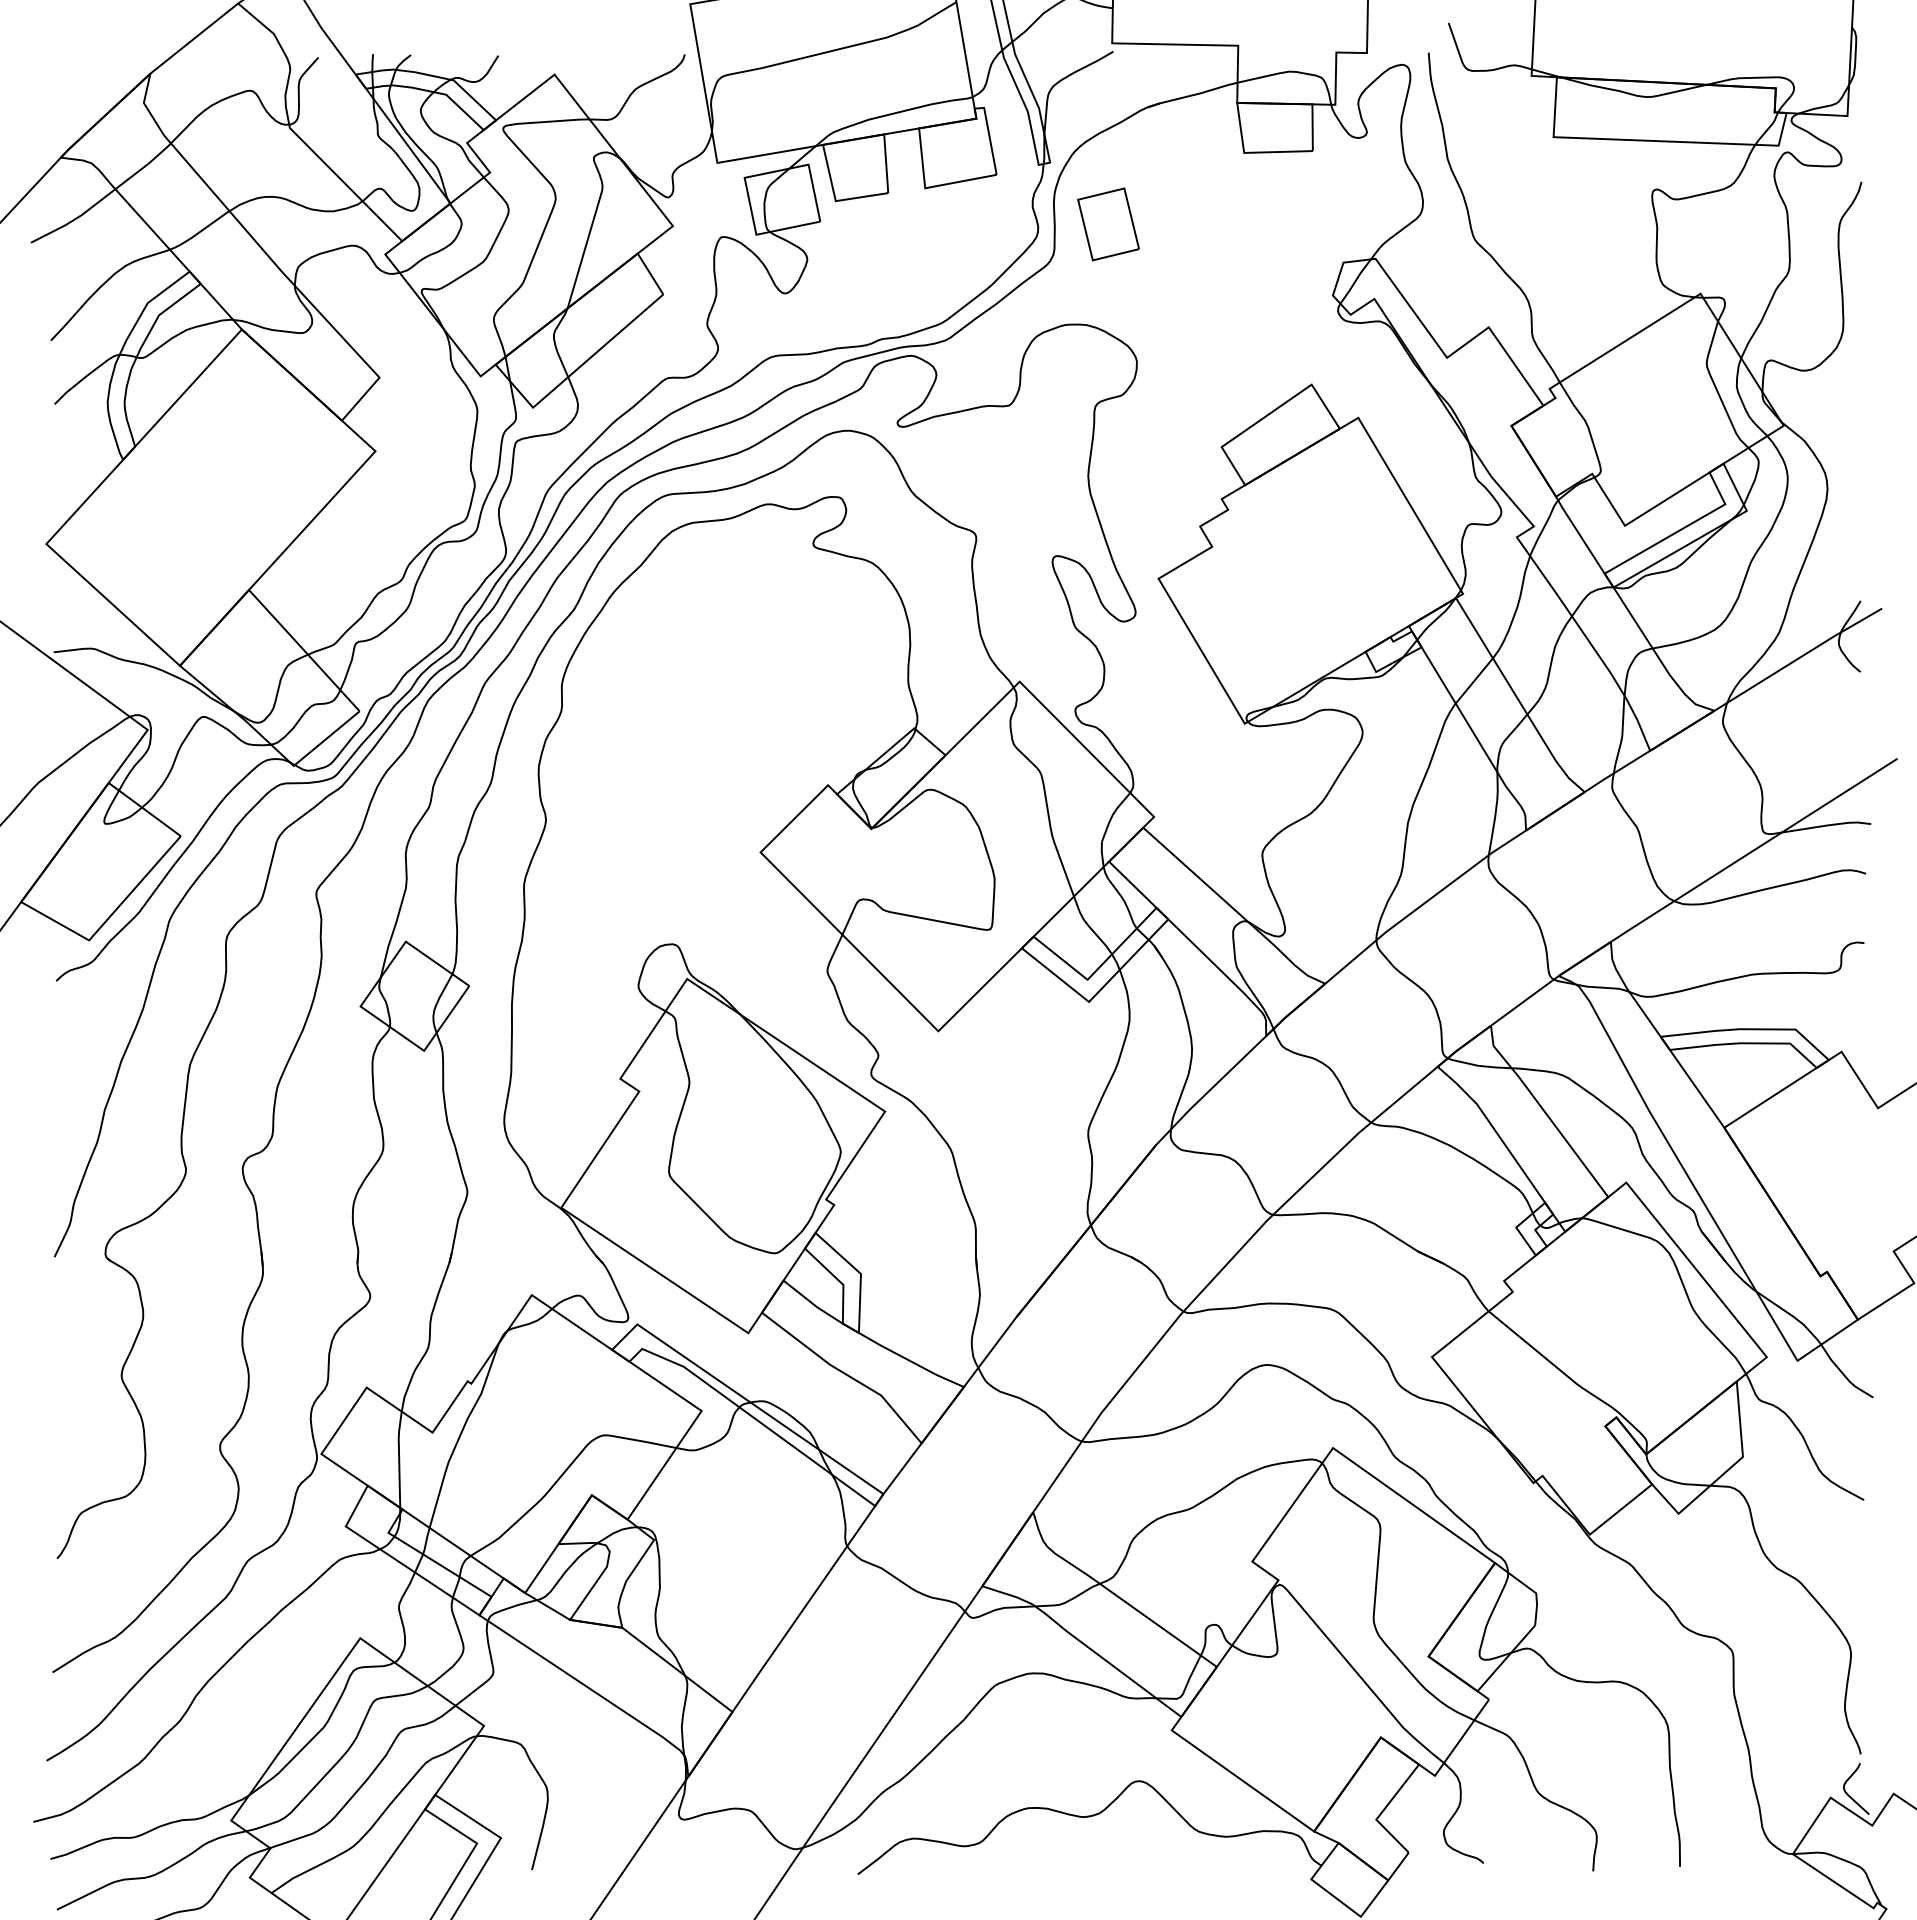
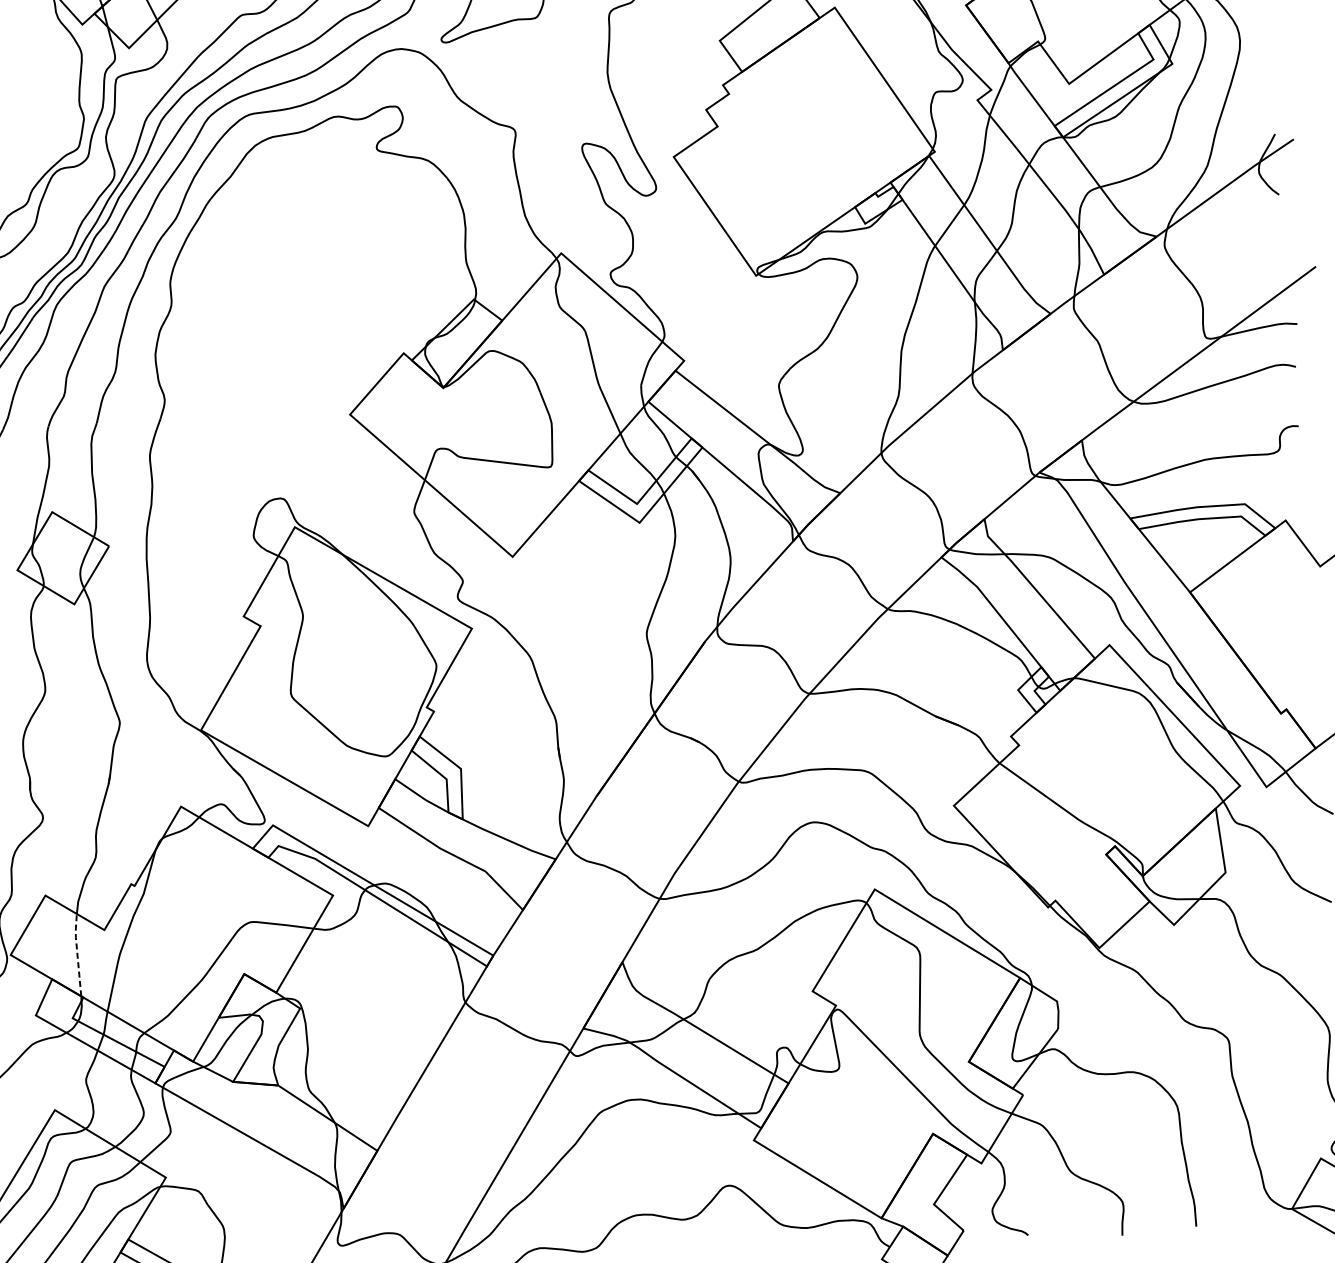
line: (399, 1458) -> (77, 954), solid -> dashed

